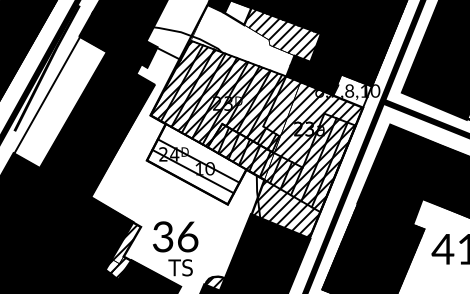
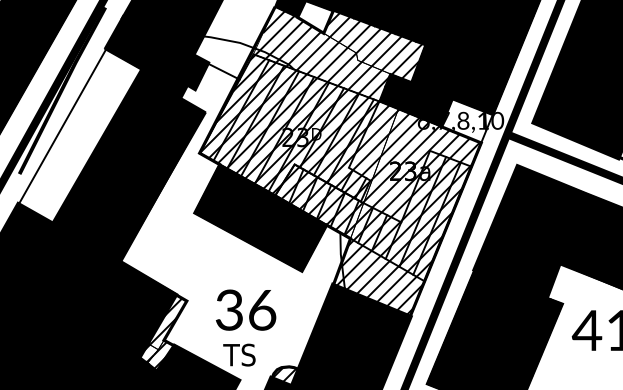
hatch: (266, 49) -> (353, 65), added
fill: (196, 163) -> (260, 216), added
text: (175, 236) -> (245, 309), moved

